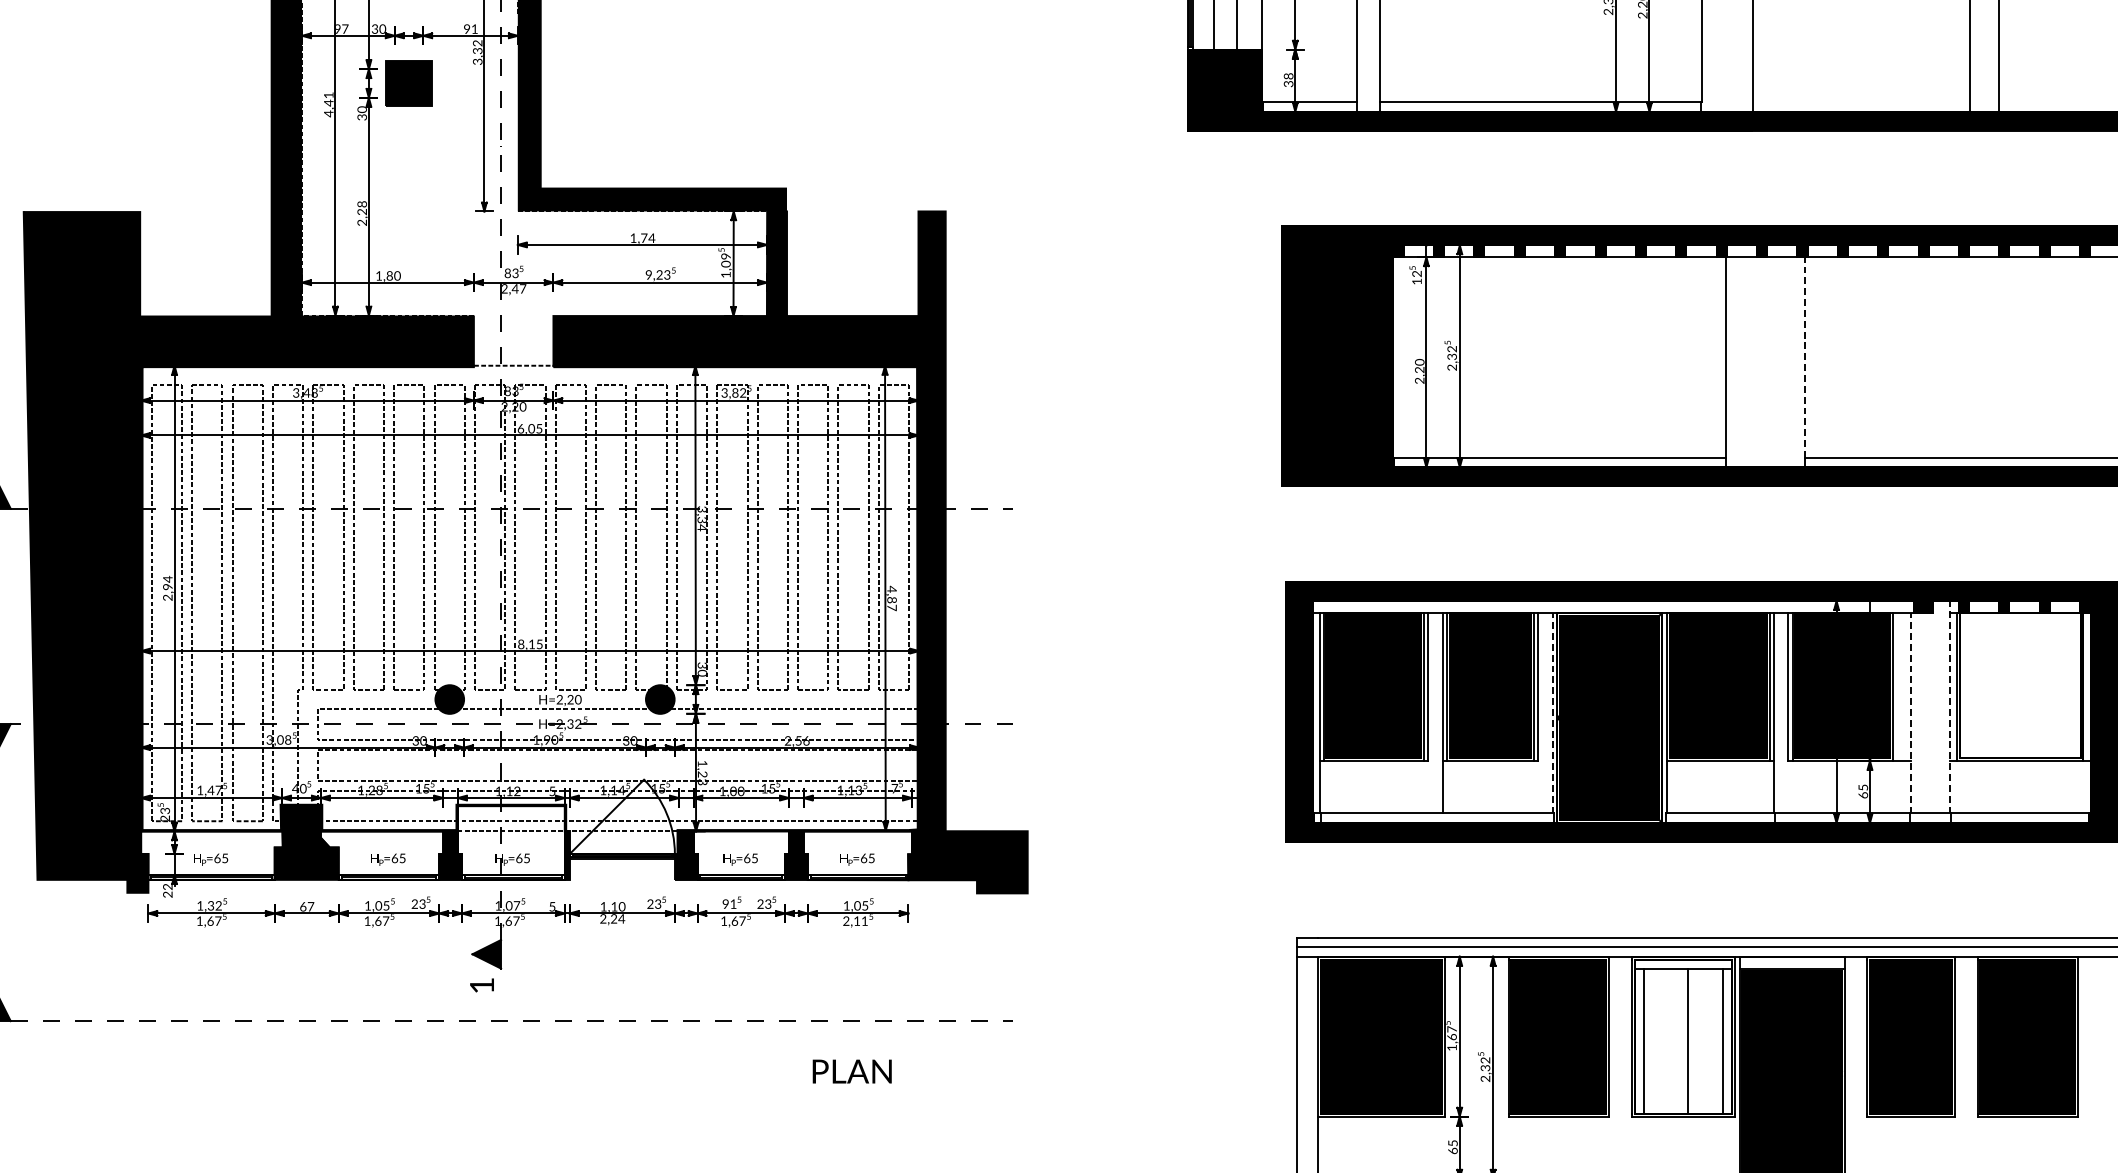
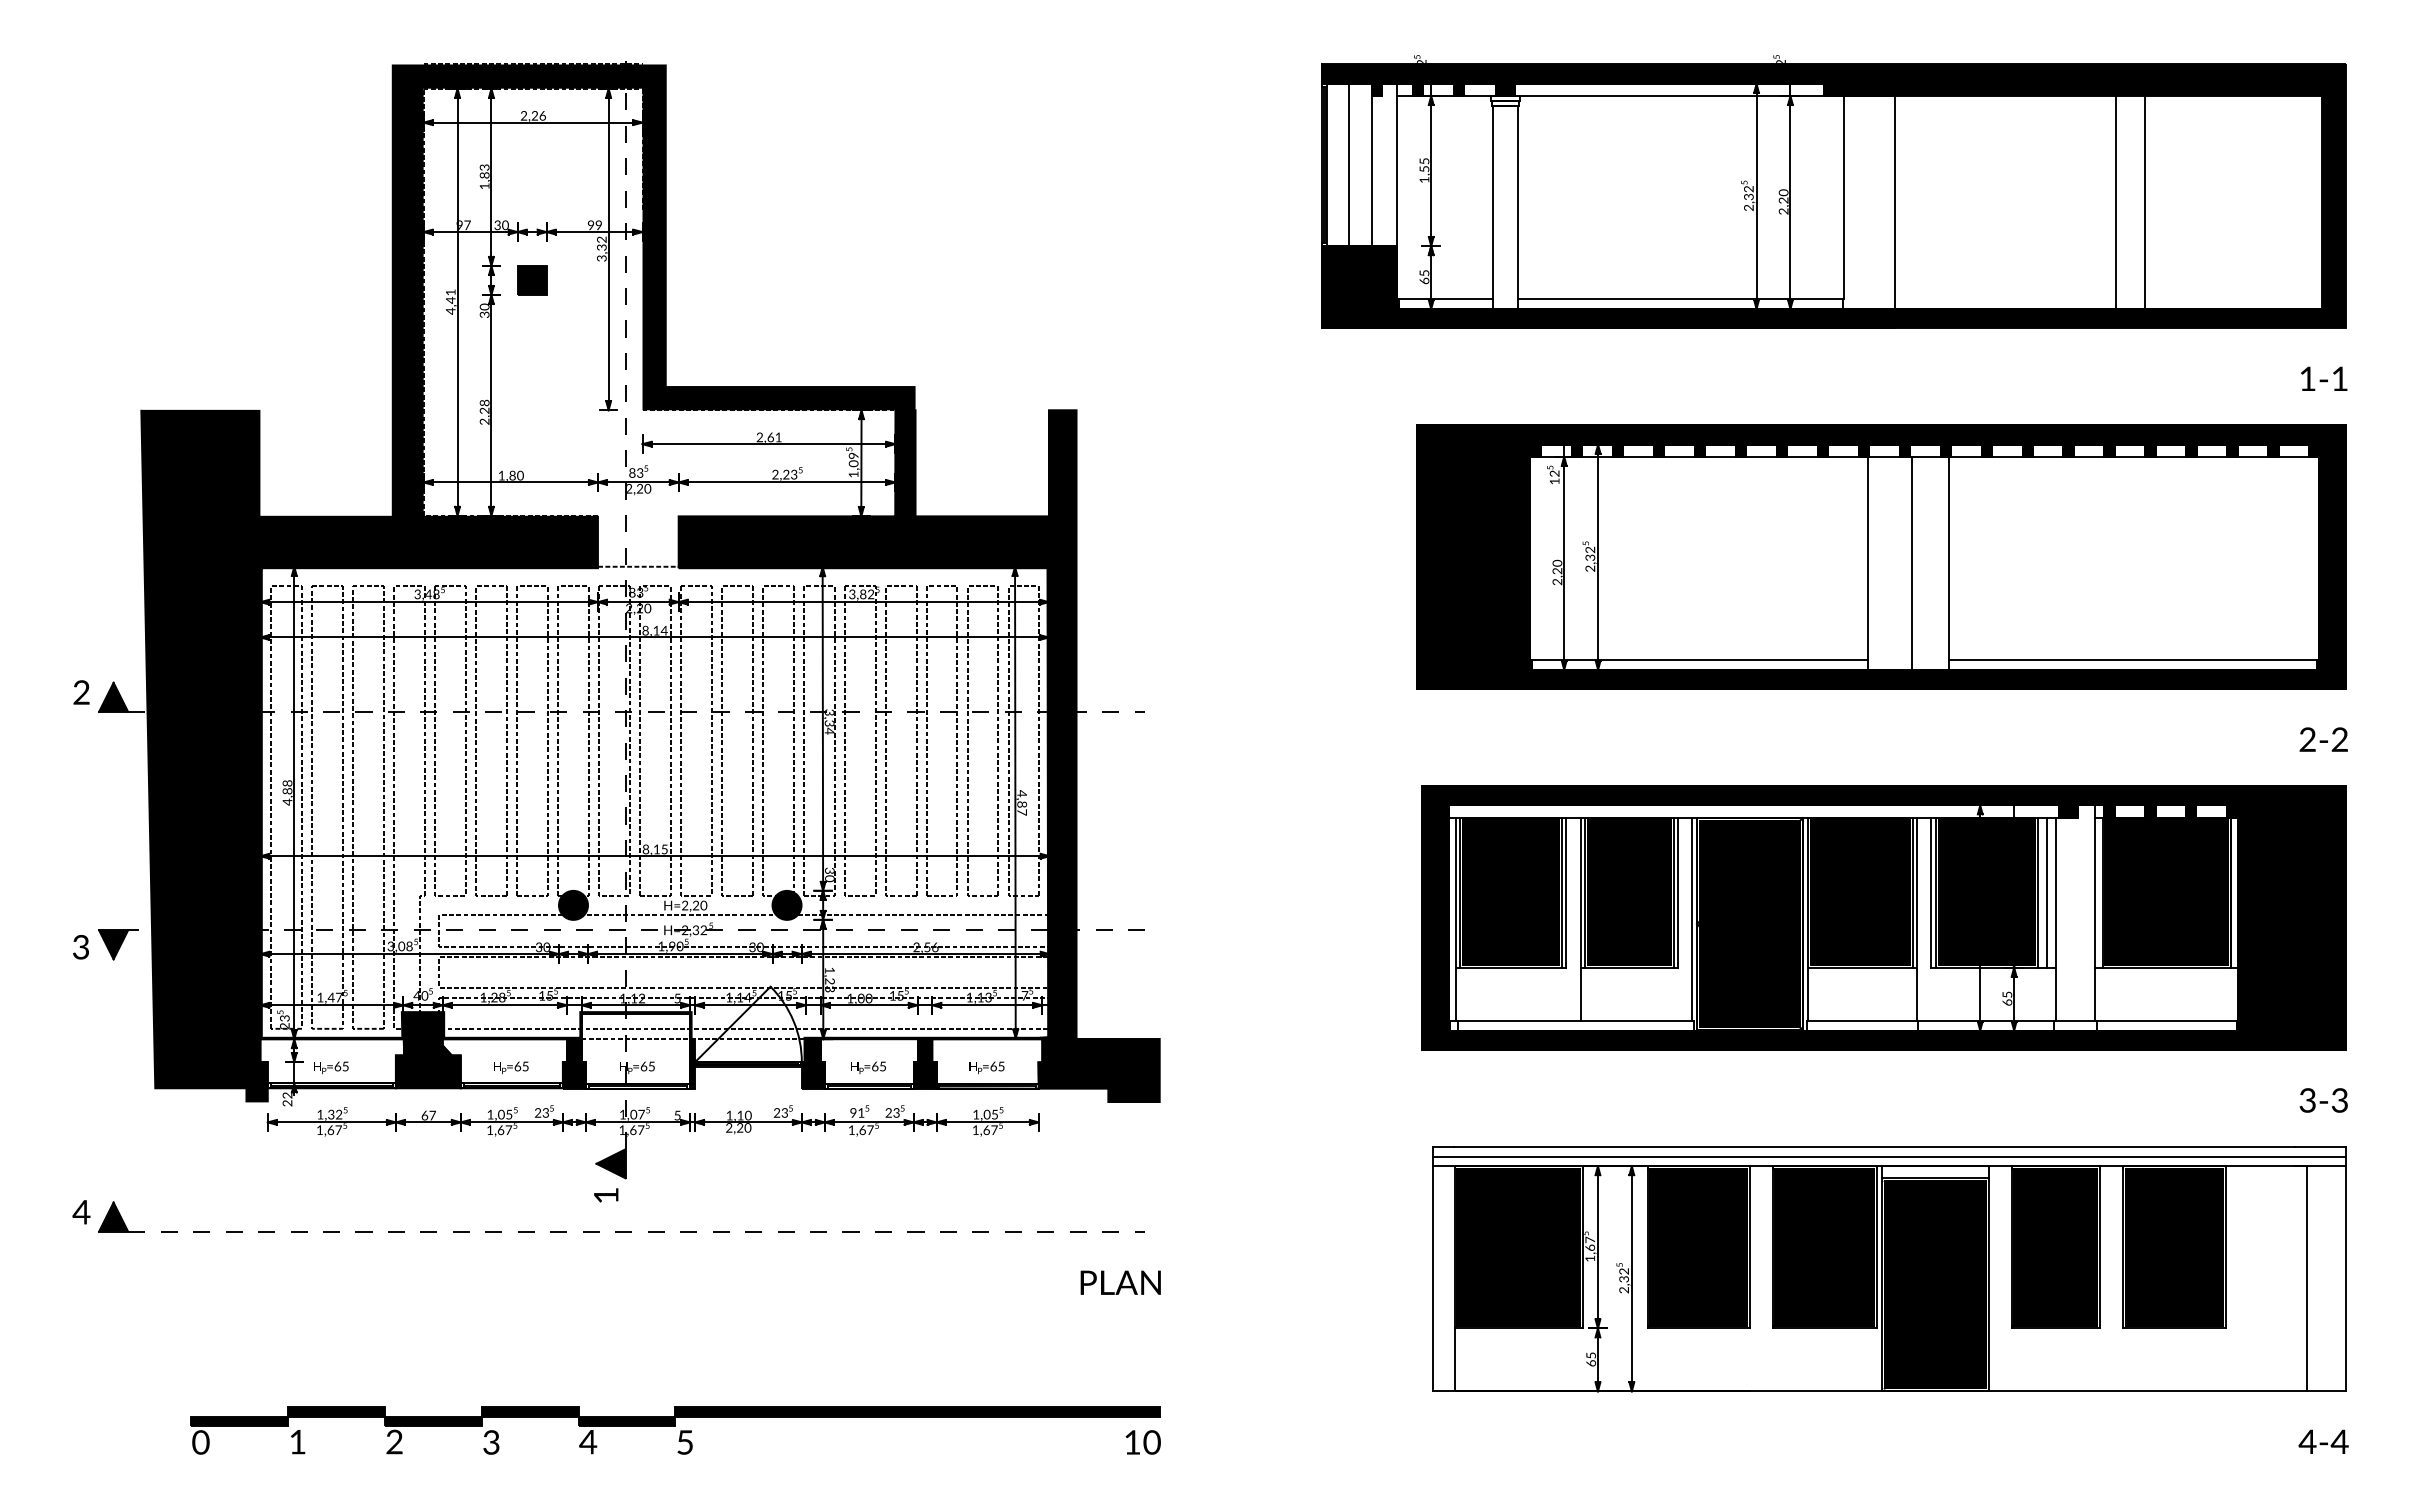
text: (474, 29) -> (598, 225), 91 -> 99
text: (1288, 80) -> (1424, 277), 38 -> 65
part: (409, 83) -> (532, 280), size x0.62
text: (643, 238) -> (769, 437), 1,74 -> 2,61
text: (648, 275) -> (775, 475), 9,23 -> 2,23
text: (518, 288) -> (643, 488), 2,47 -> 2,20
line: (1805, 357) -> (1948, 558), dashed -> solid
line: (1769, 361) -> (1912, 562), added
text: (529, 428) -> (654, 630), 6,05 -> 8,14
text: (167, 588) -> (287, 792), 2,94 -> 4,88
fill: (2020, 684) -> (2166, 890), added
line: (1901, 686) -> (2046, 892), added
line: (1950, 707) -> (2095, 913), dashed -> solid
line: (1552, 713) -> (1692, 919), dashed -> solid
line: (1910, 713) -> (2055, 919), dashed -> solid
text: (621, 918) -> (747, 1127), 2,24 -> 2,20
text: (854, 920) -> (984, 1129), 2,11 -> 1,67
fill: (1683, 1036) -> (1824, 1247), added
text: (851, 1071) -> (1120, 1282), moved

